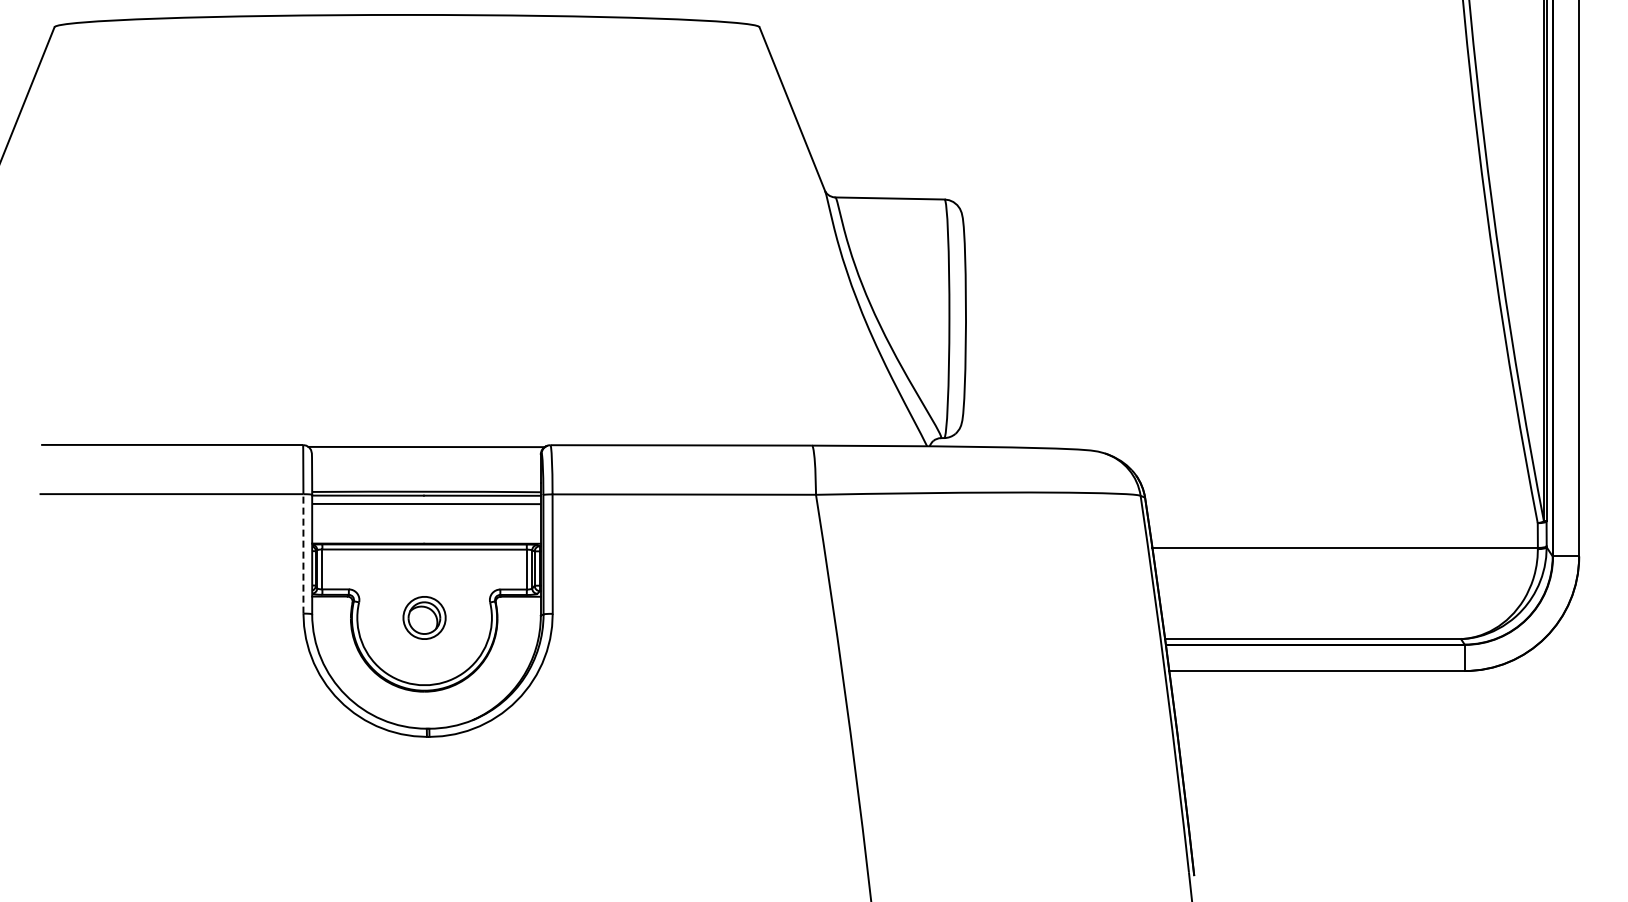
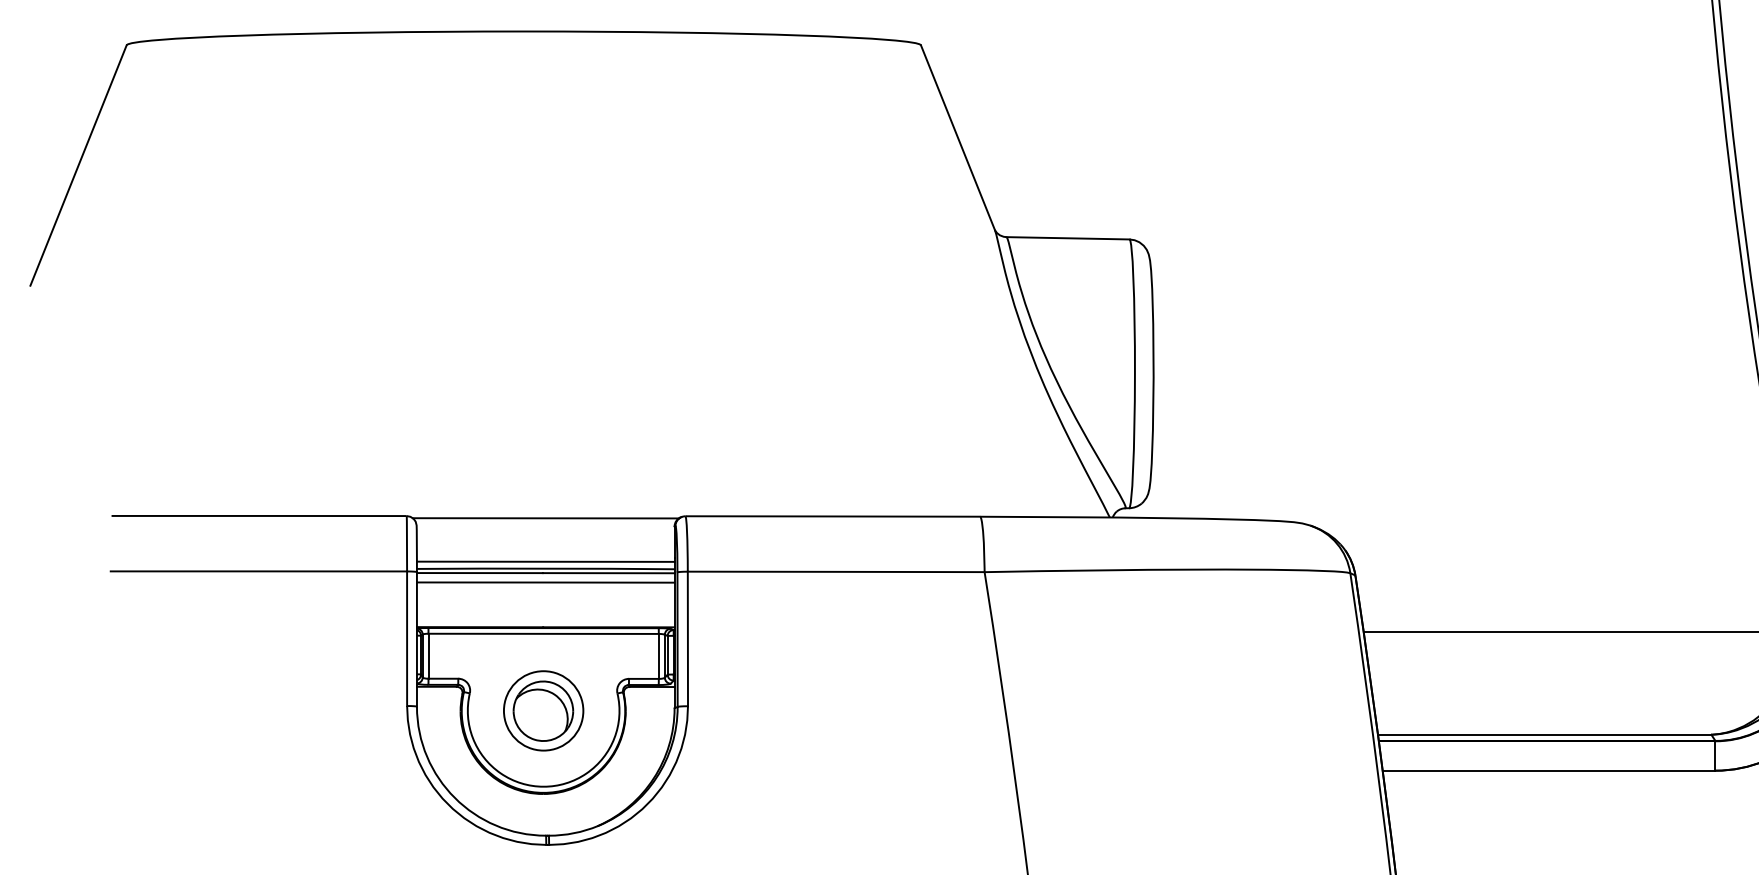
line: (426, 485) -> (545, 561), added
line: (303, 553) -> (407, 638), dashed -> solid
part: (424, 617) -> (543, 710), size x1.67

